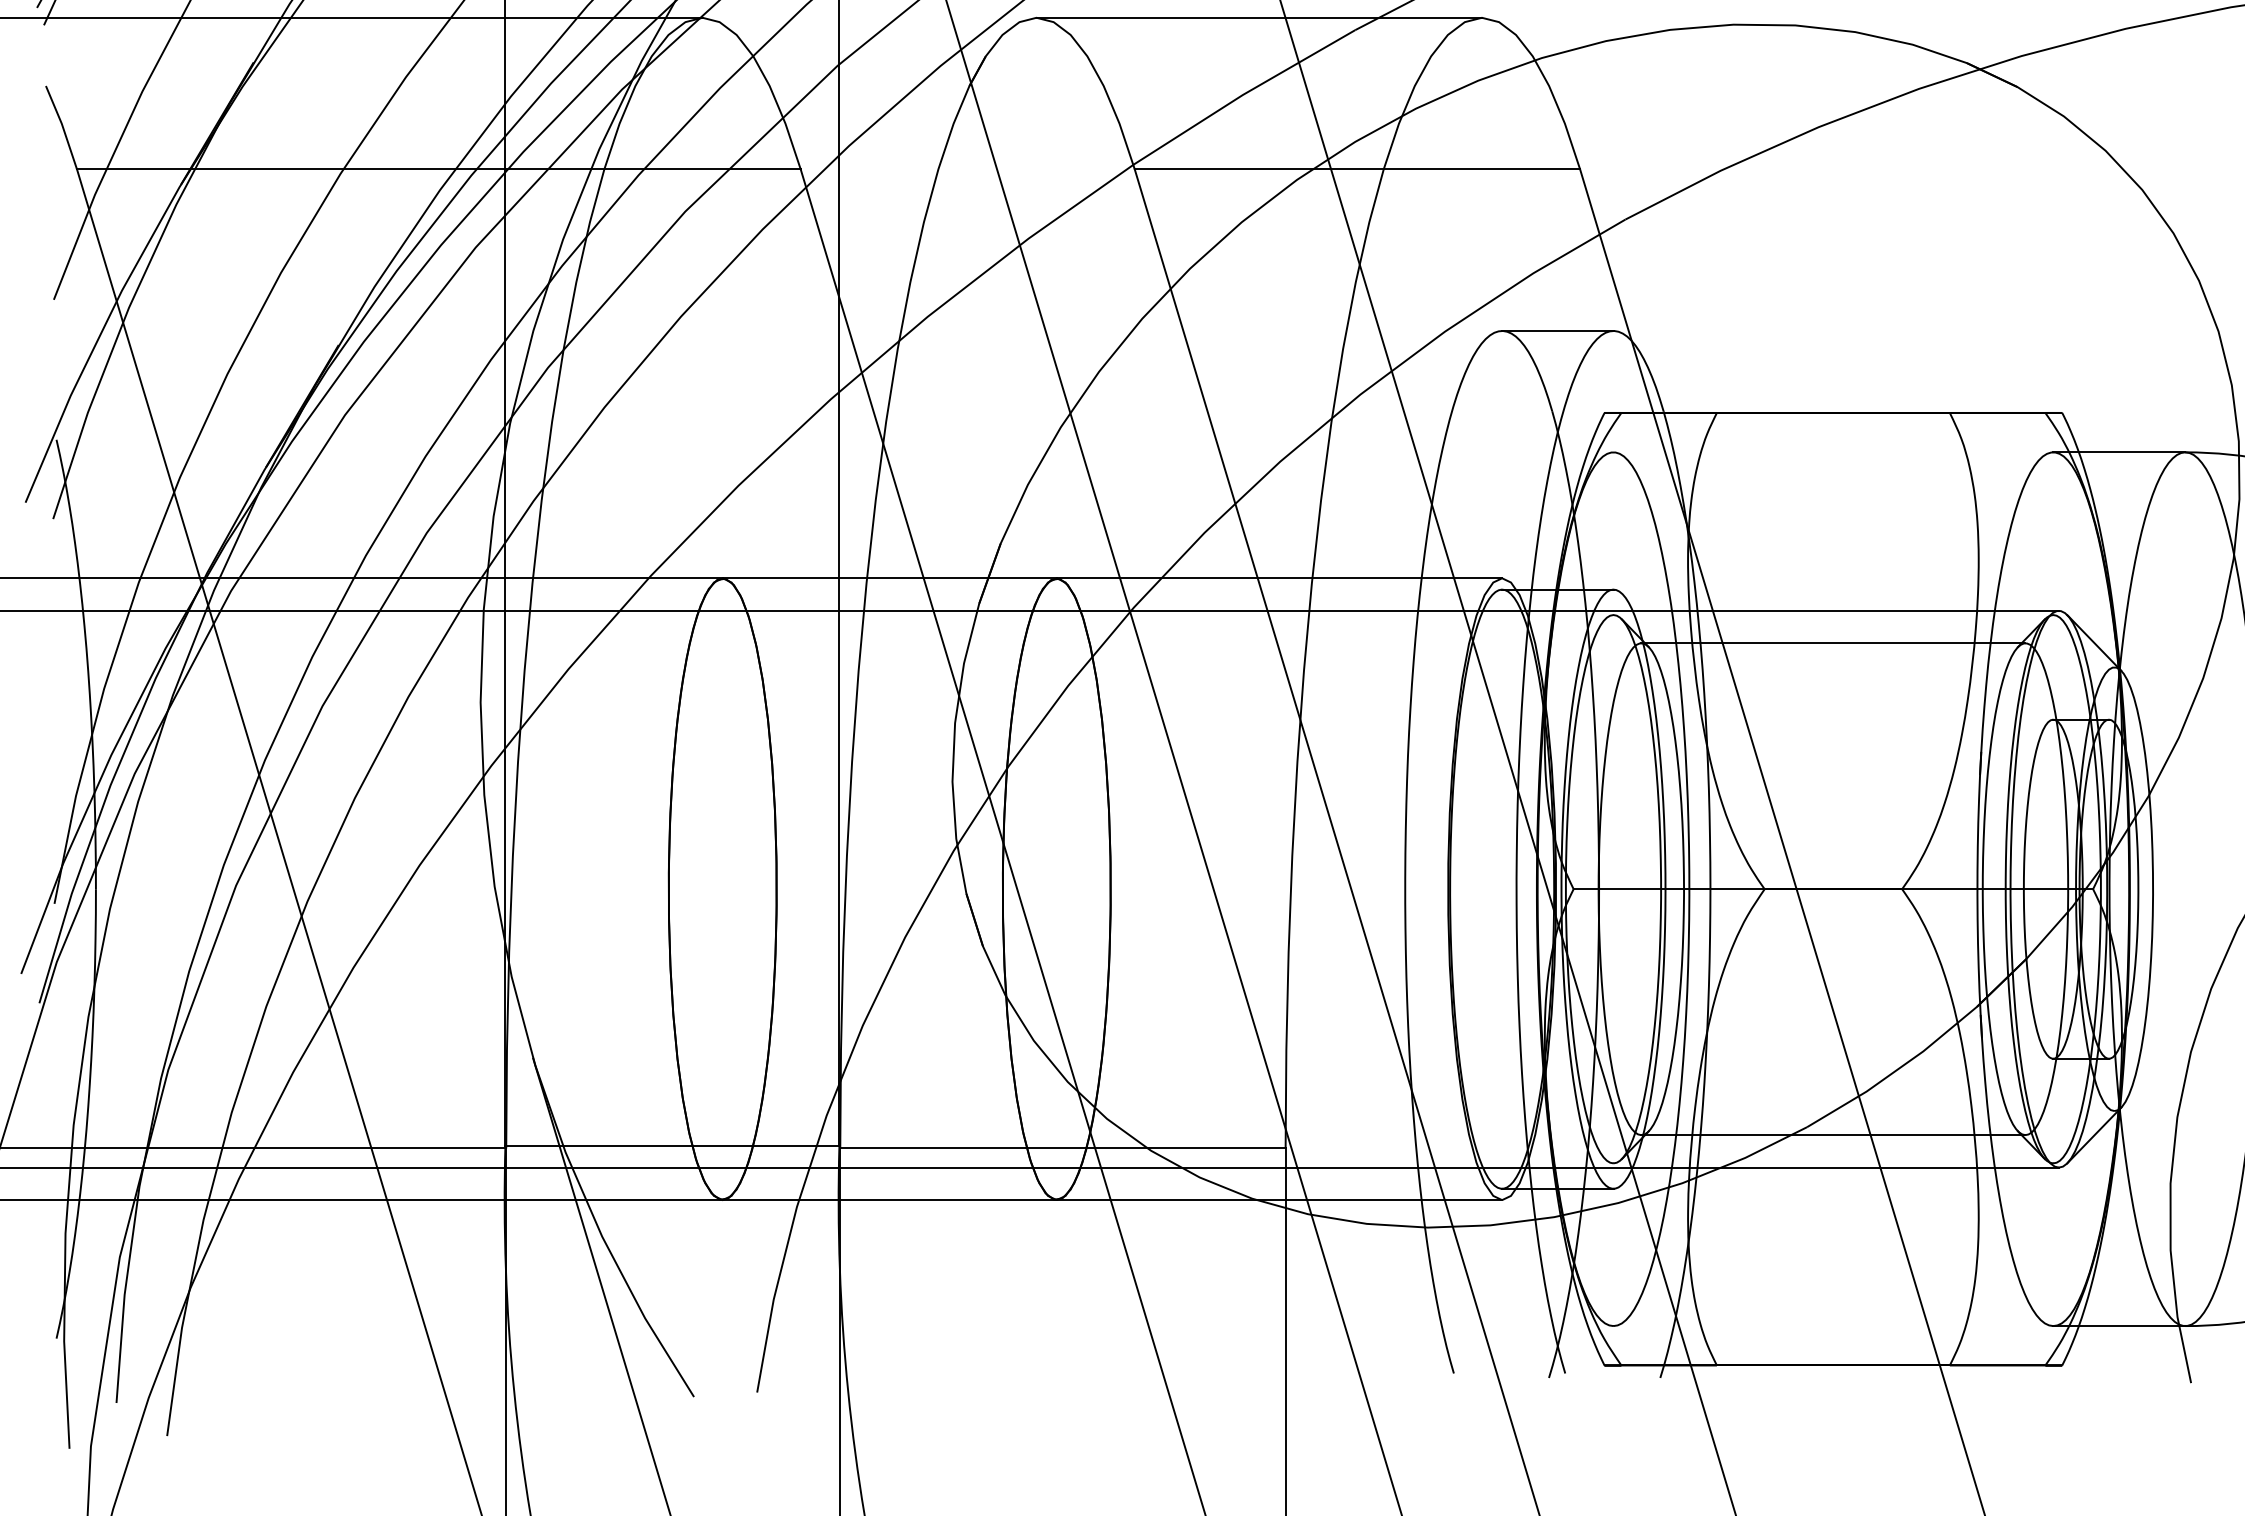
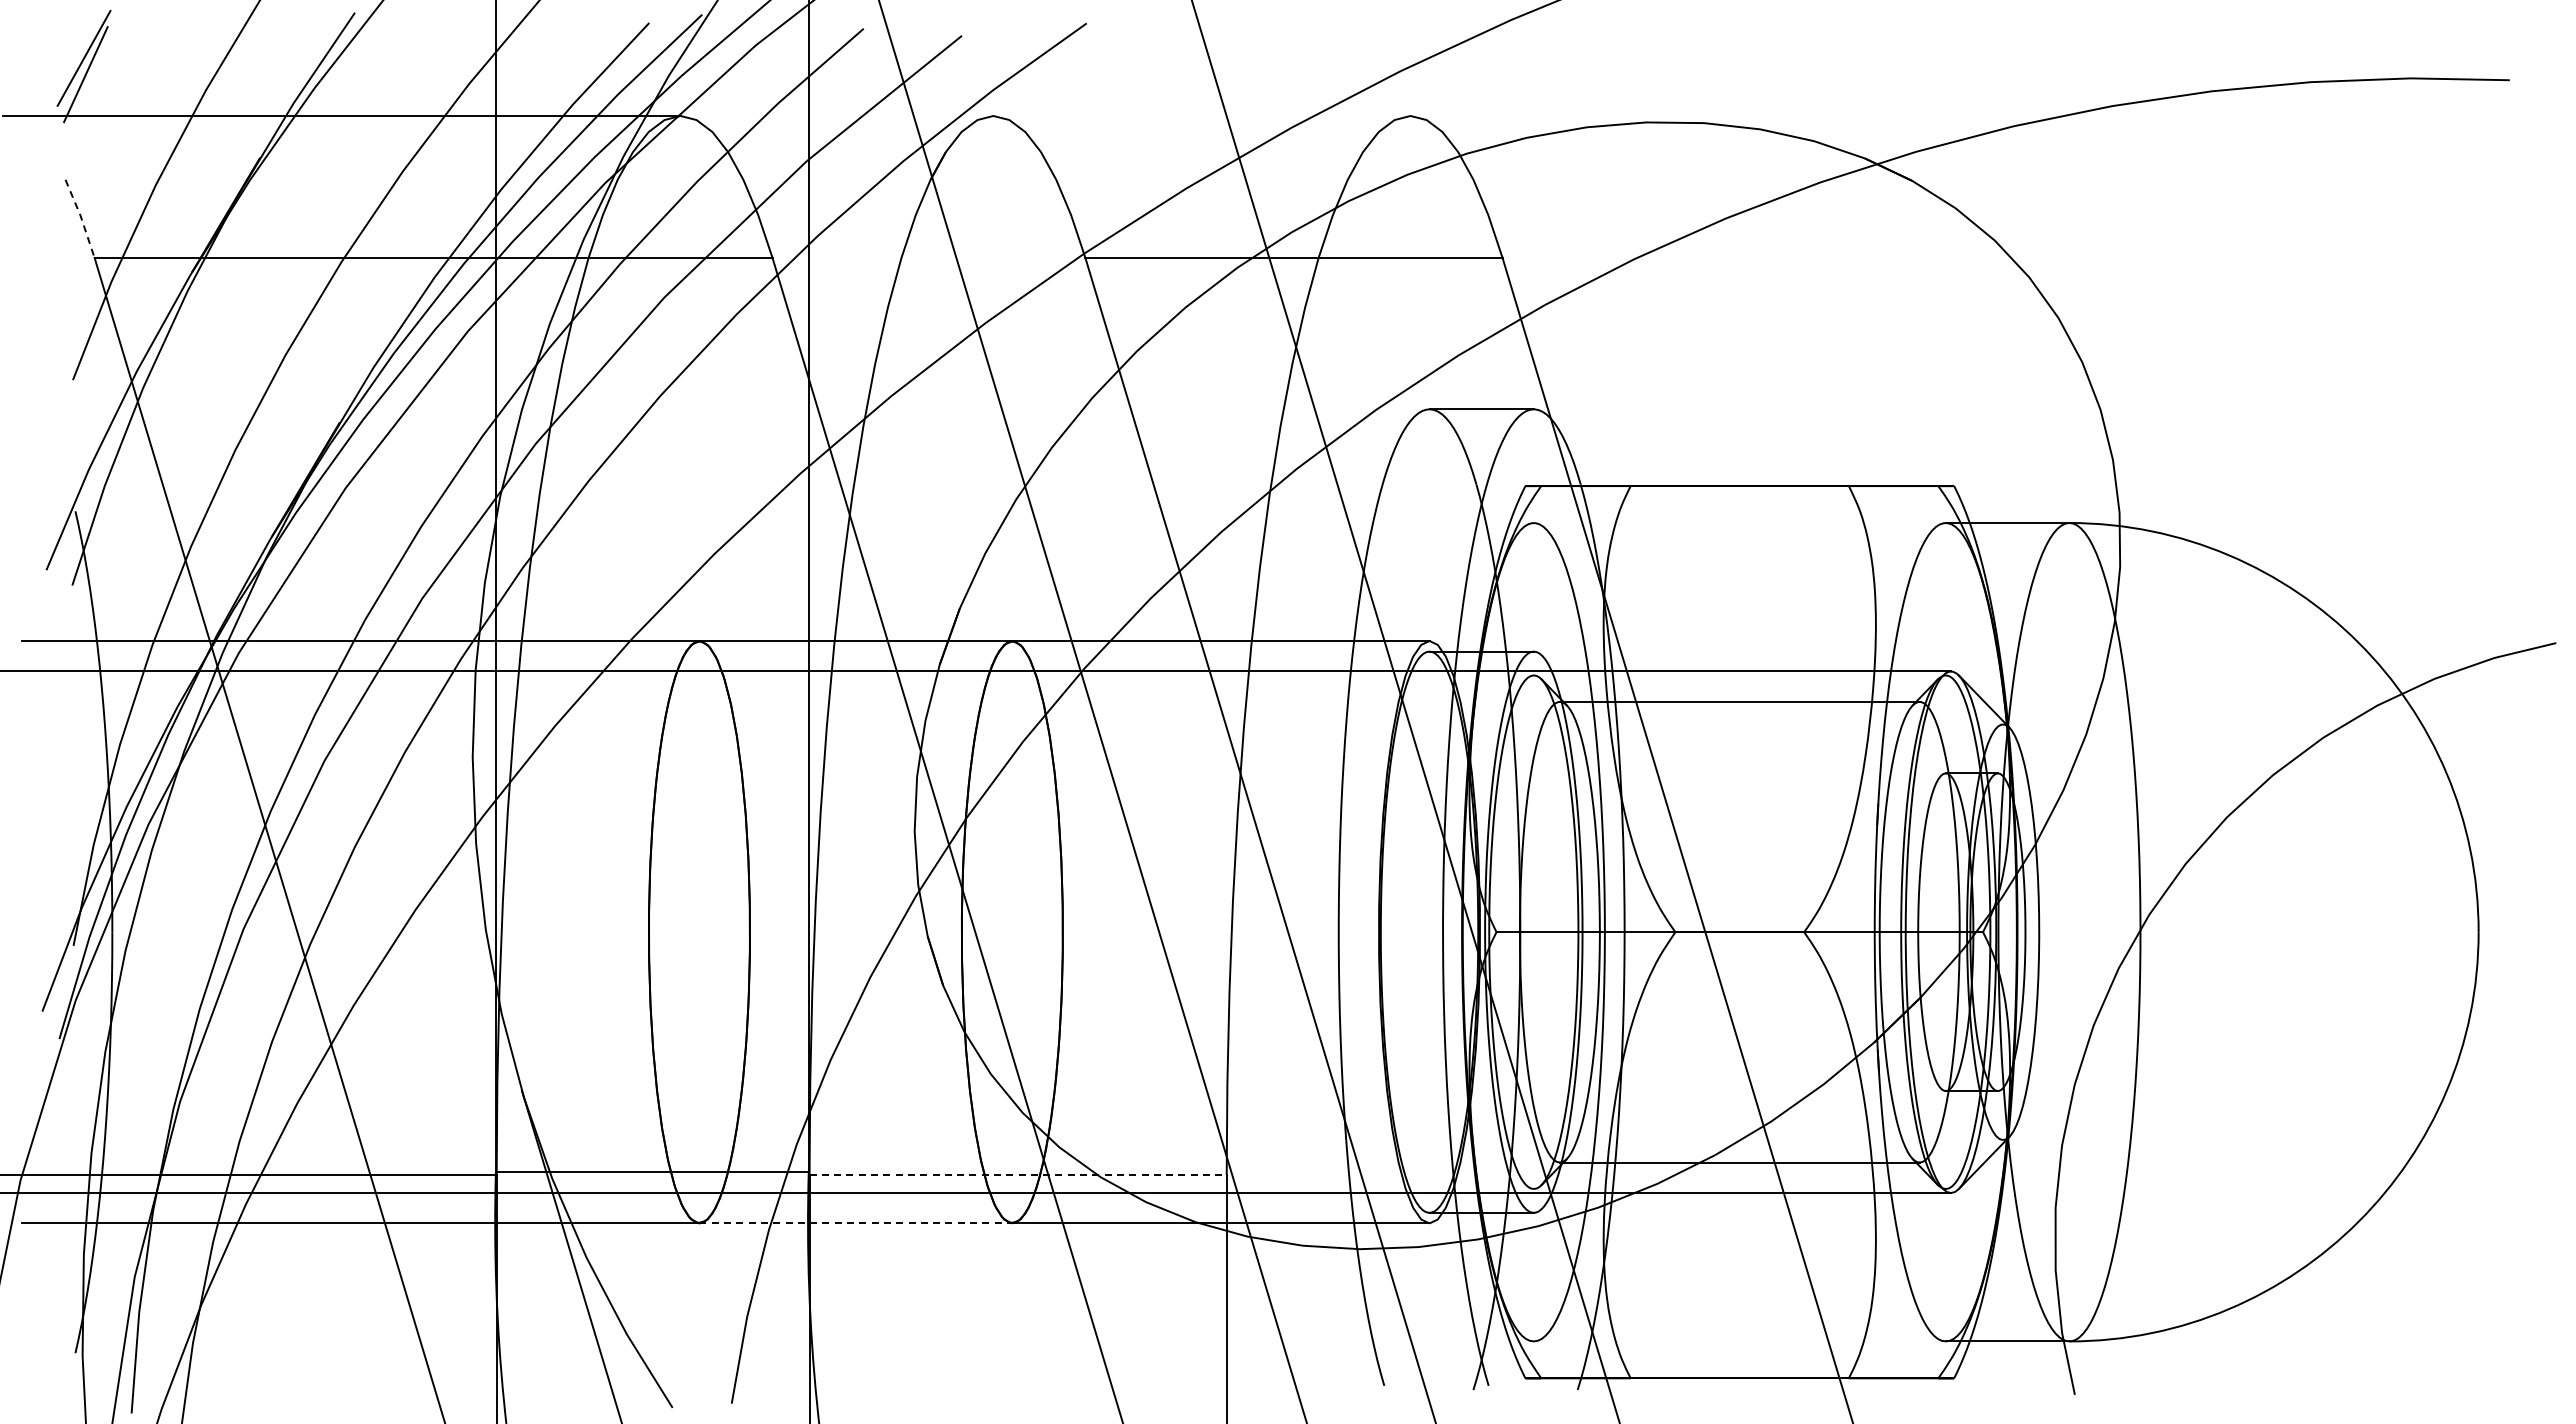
line: (1258, 17) -> (1201, 115), removed
line: (62, 127) -> (81, 218), solid -> dashed
line: (1063, 1148) -> (1018, 1175), solid -> dashed
line: (890, 1200) -> (856, 1223), solid -> dashed

